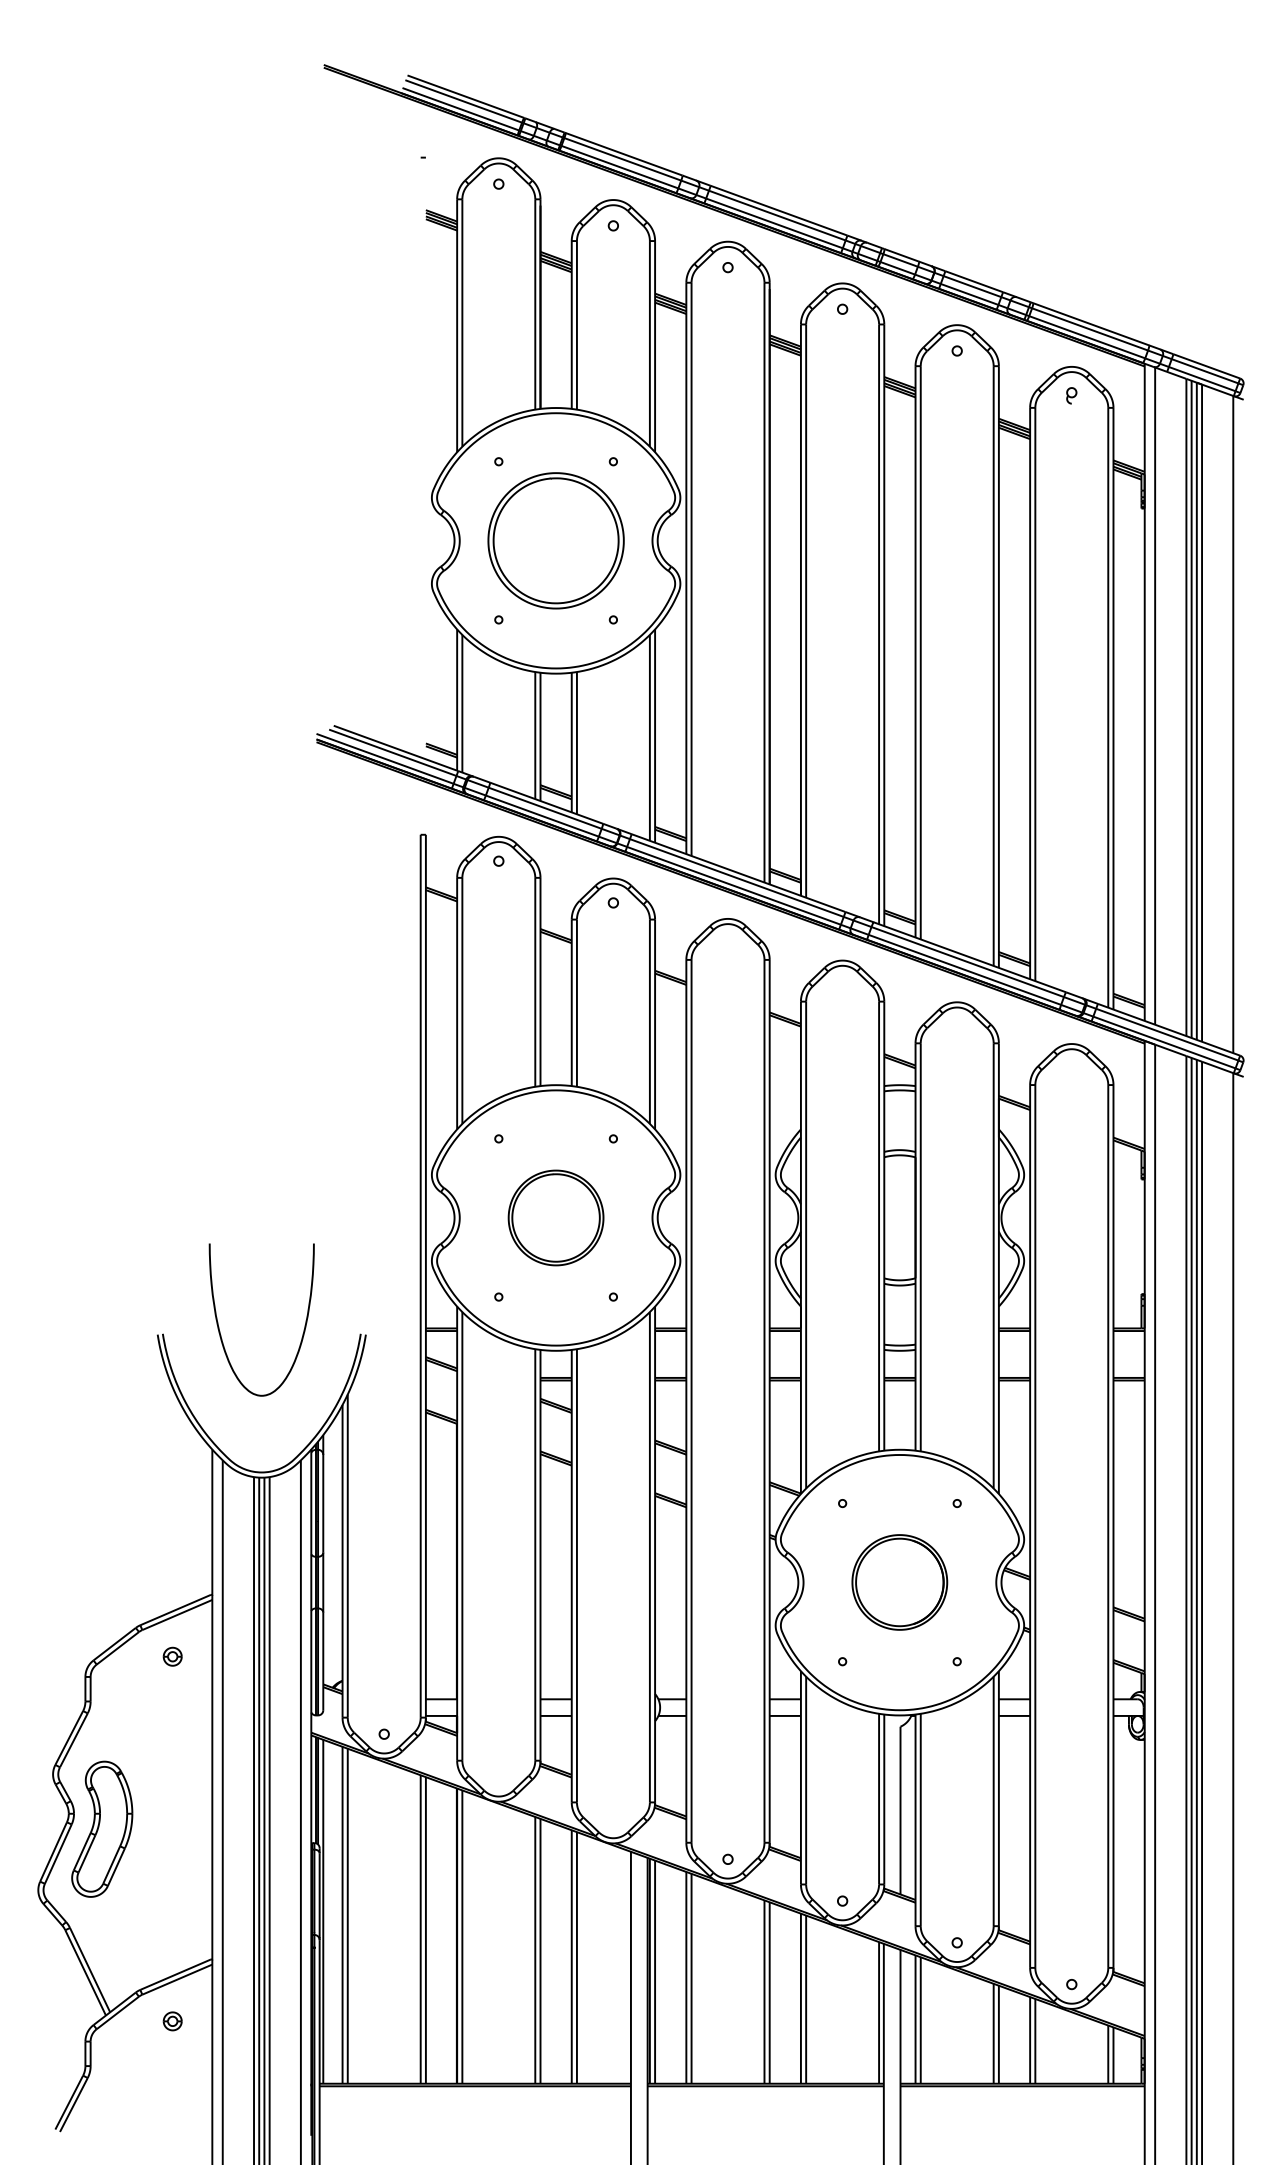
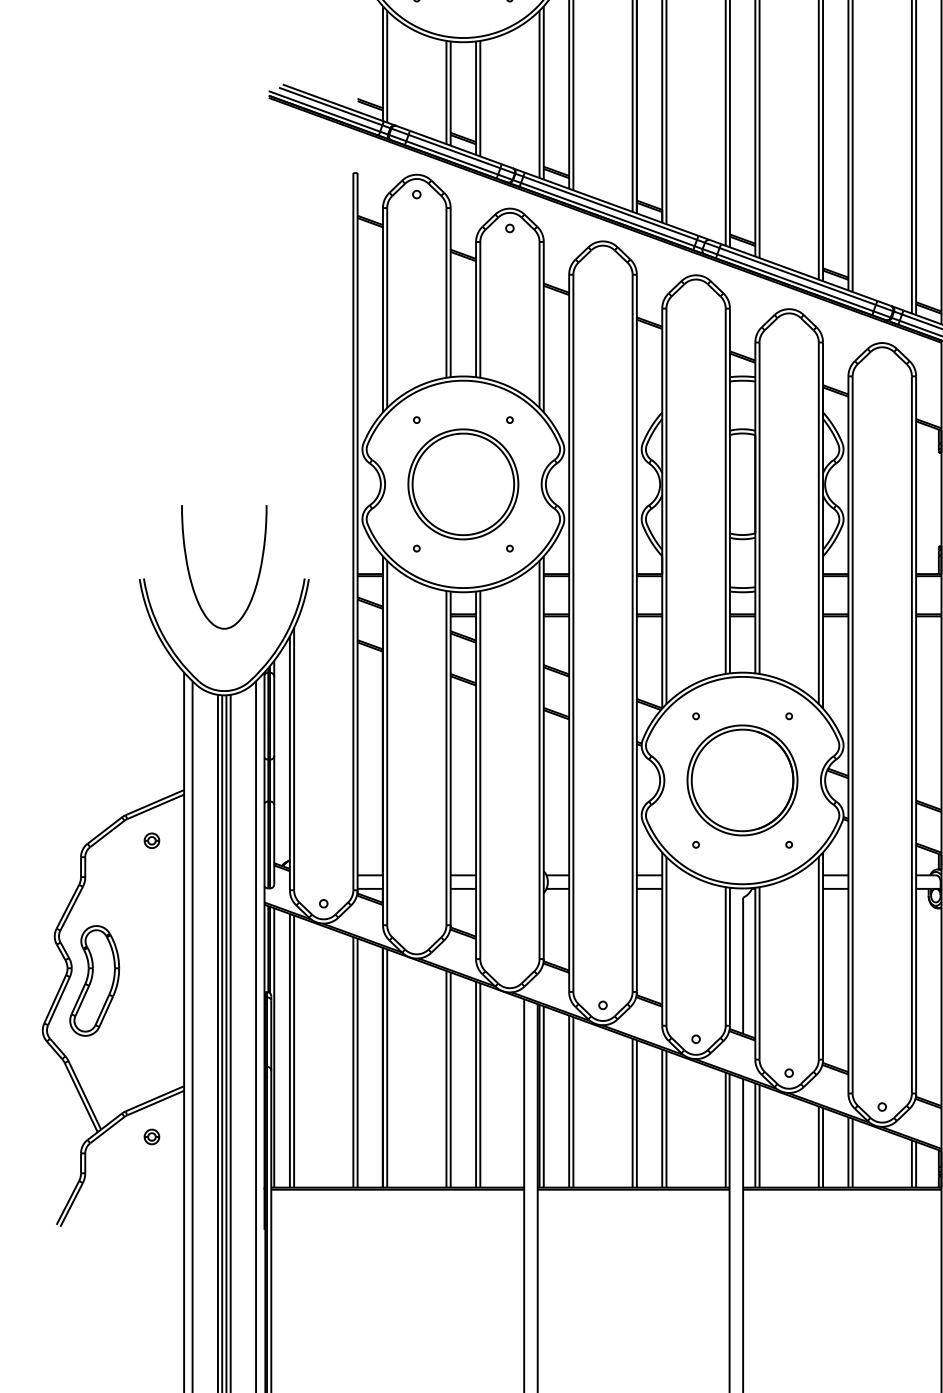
part: (555, 1217) -> (462, 483), size x1.43
part: (899, 1582) -> (742, 780), size x1.43

